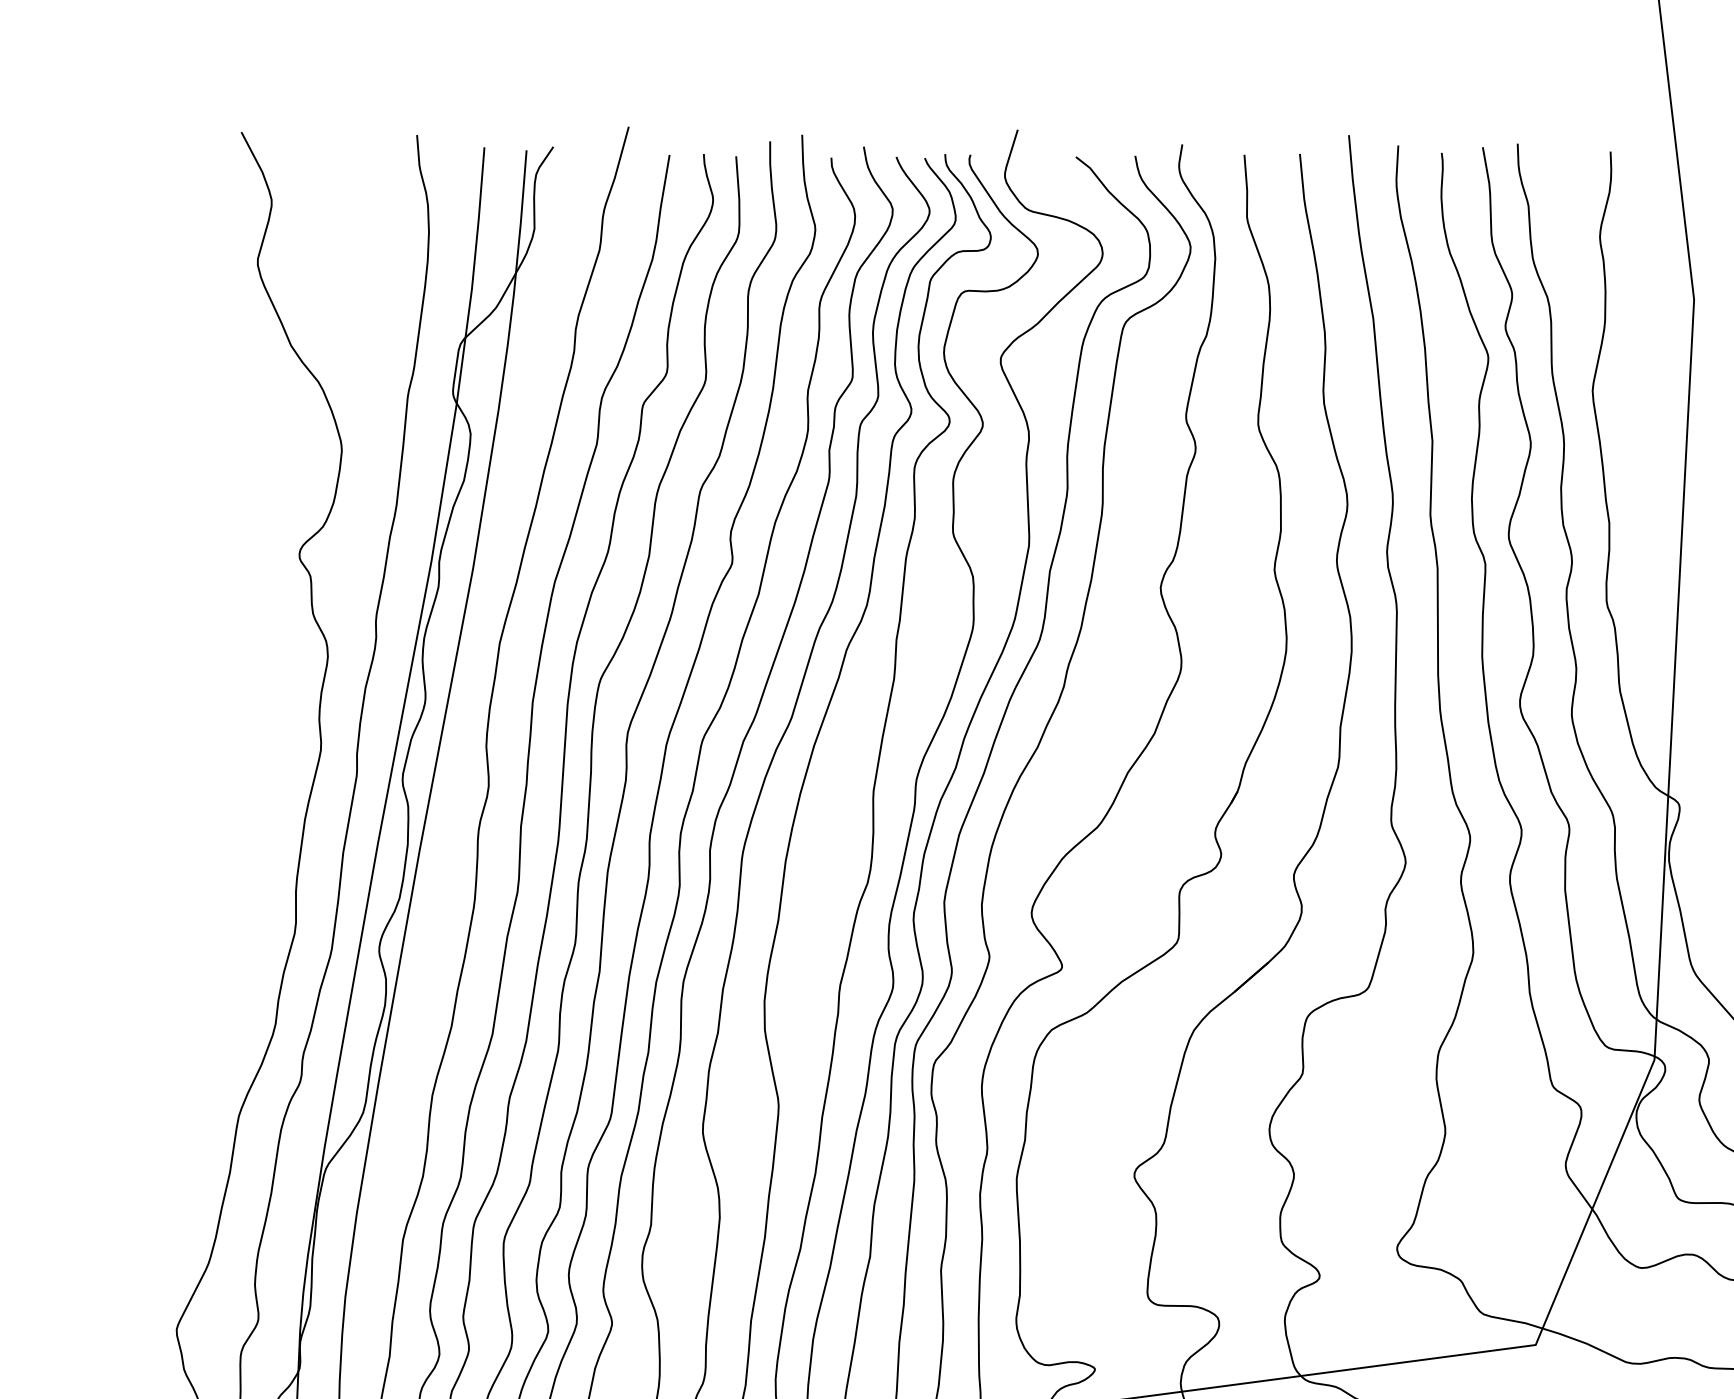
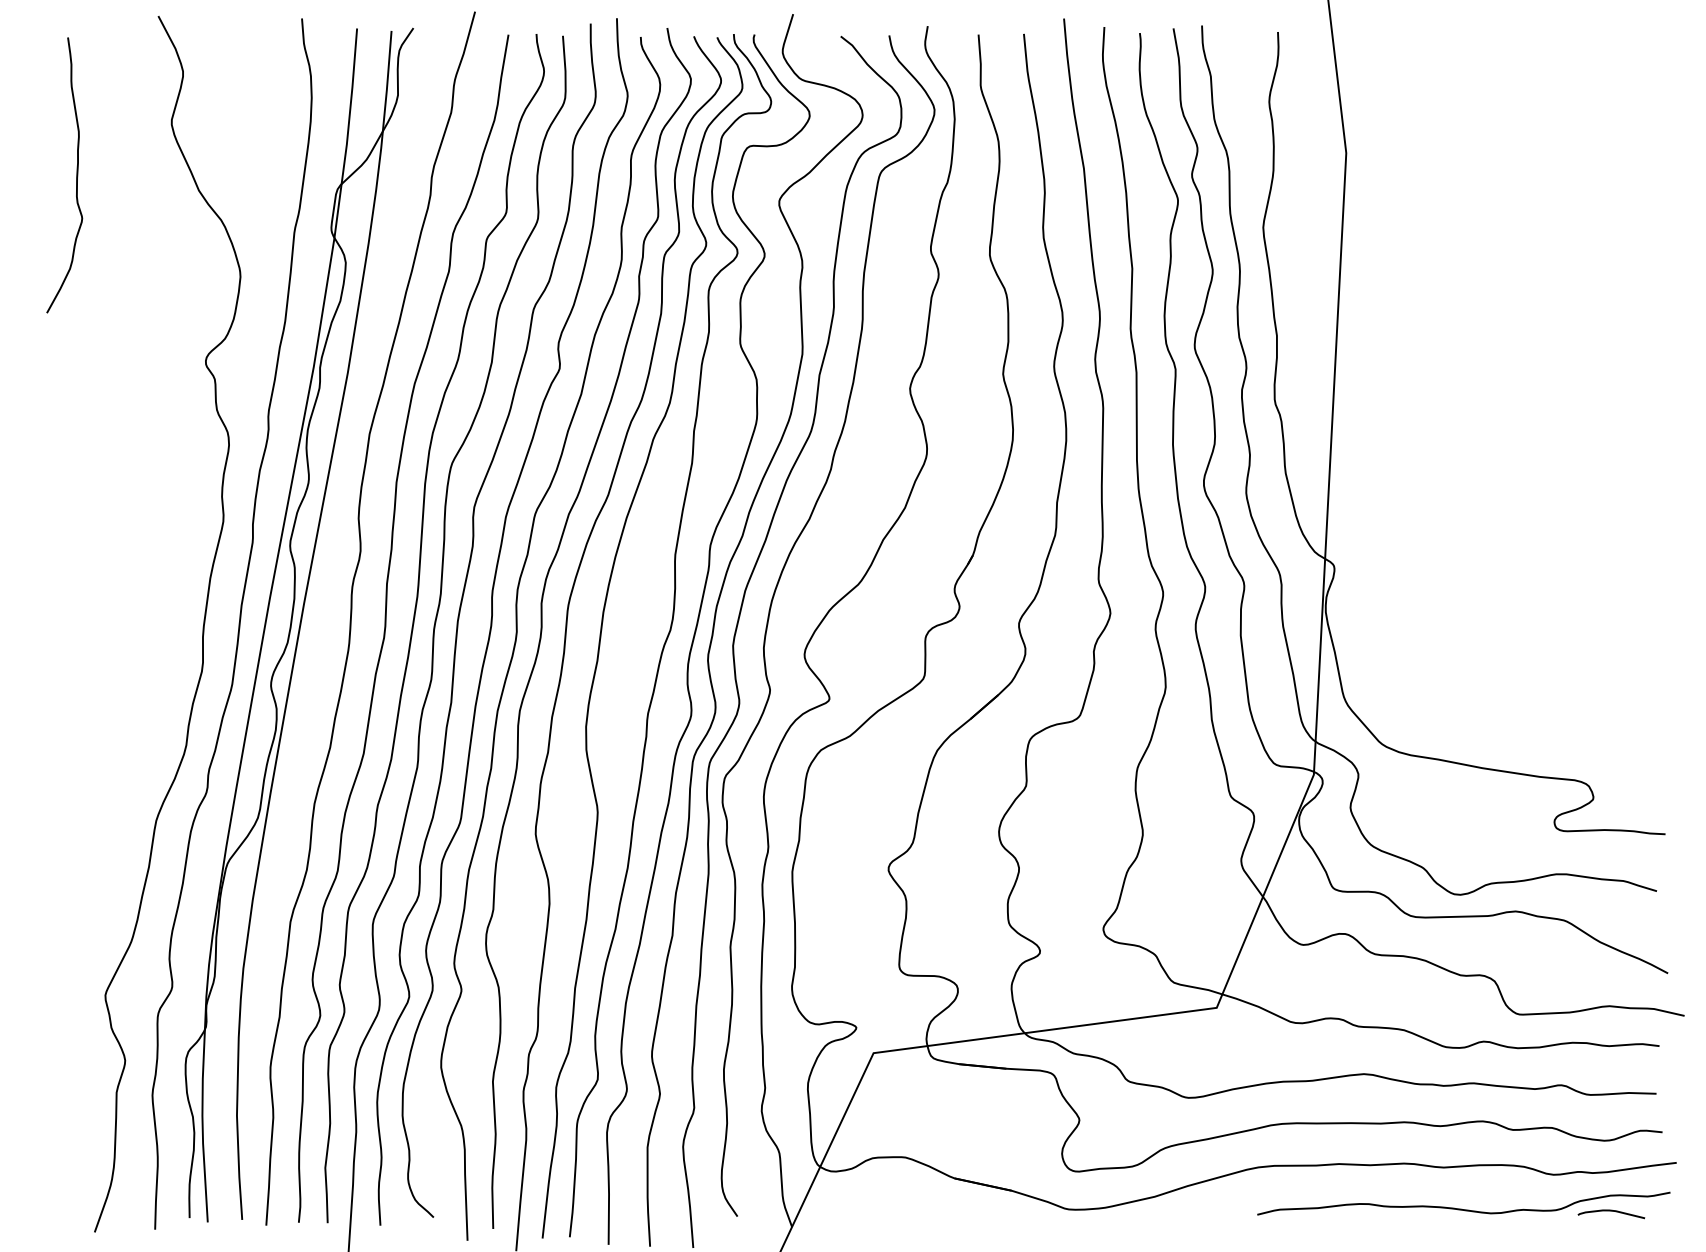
curve: (141, 327) -> (76, 175), added

